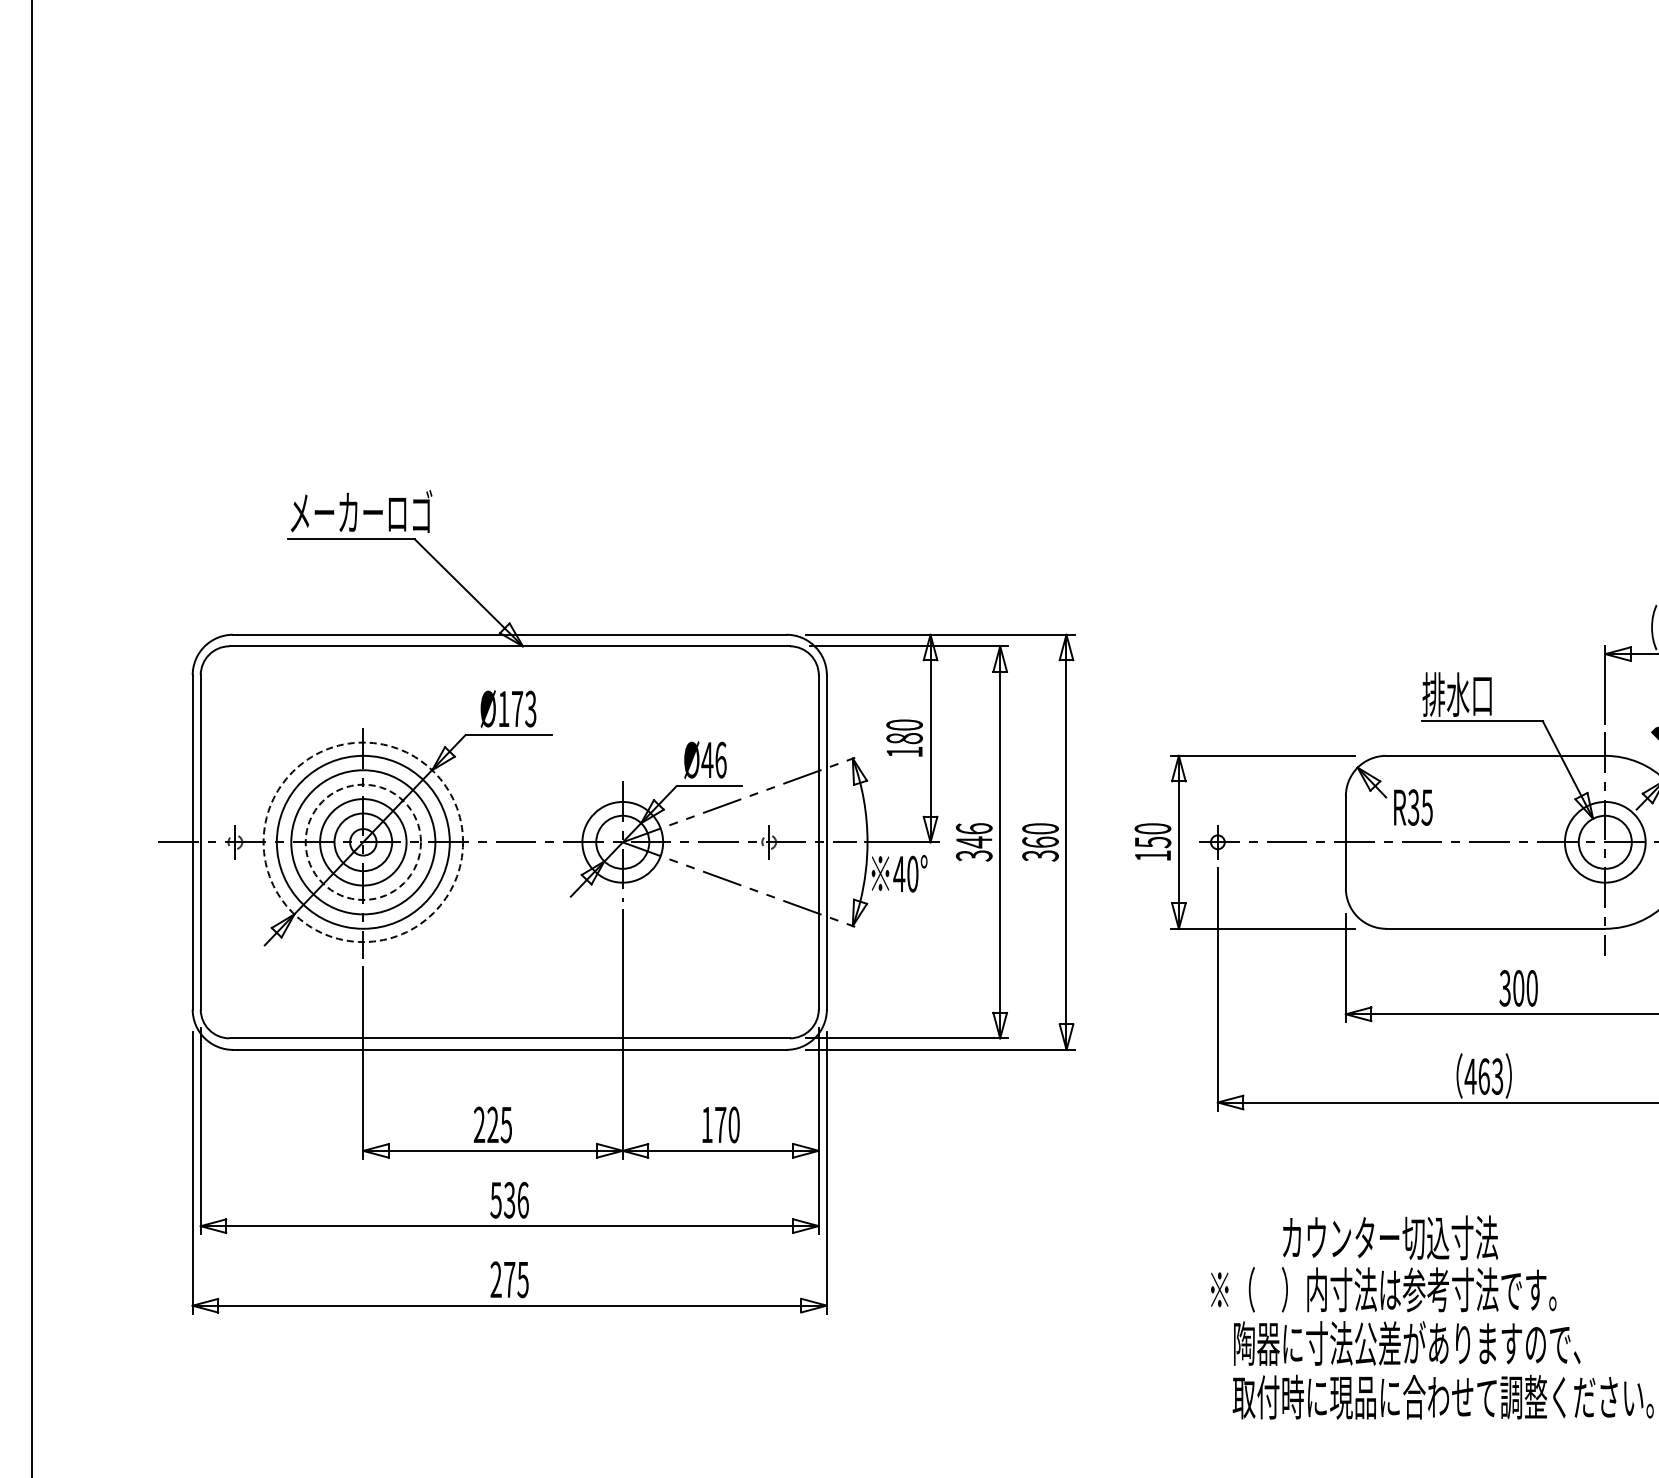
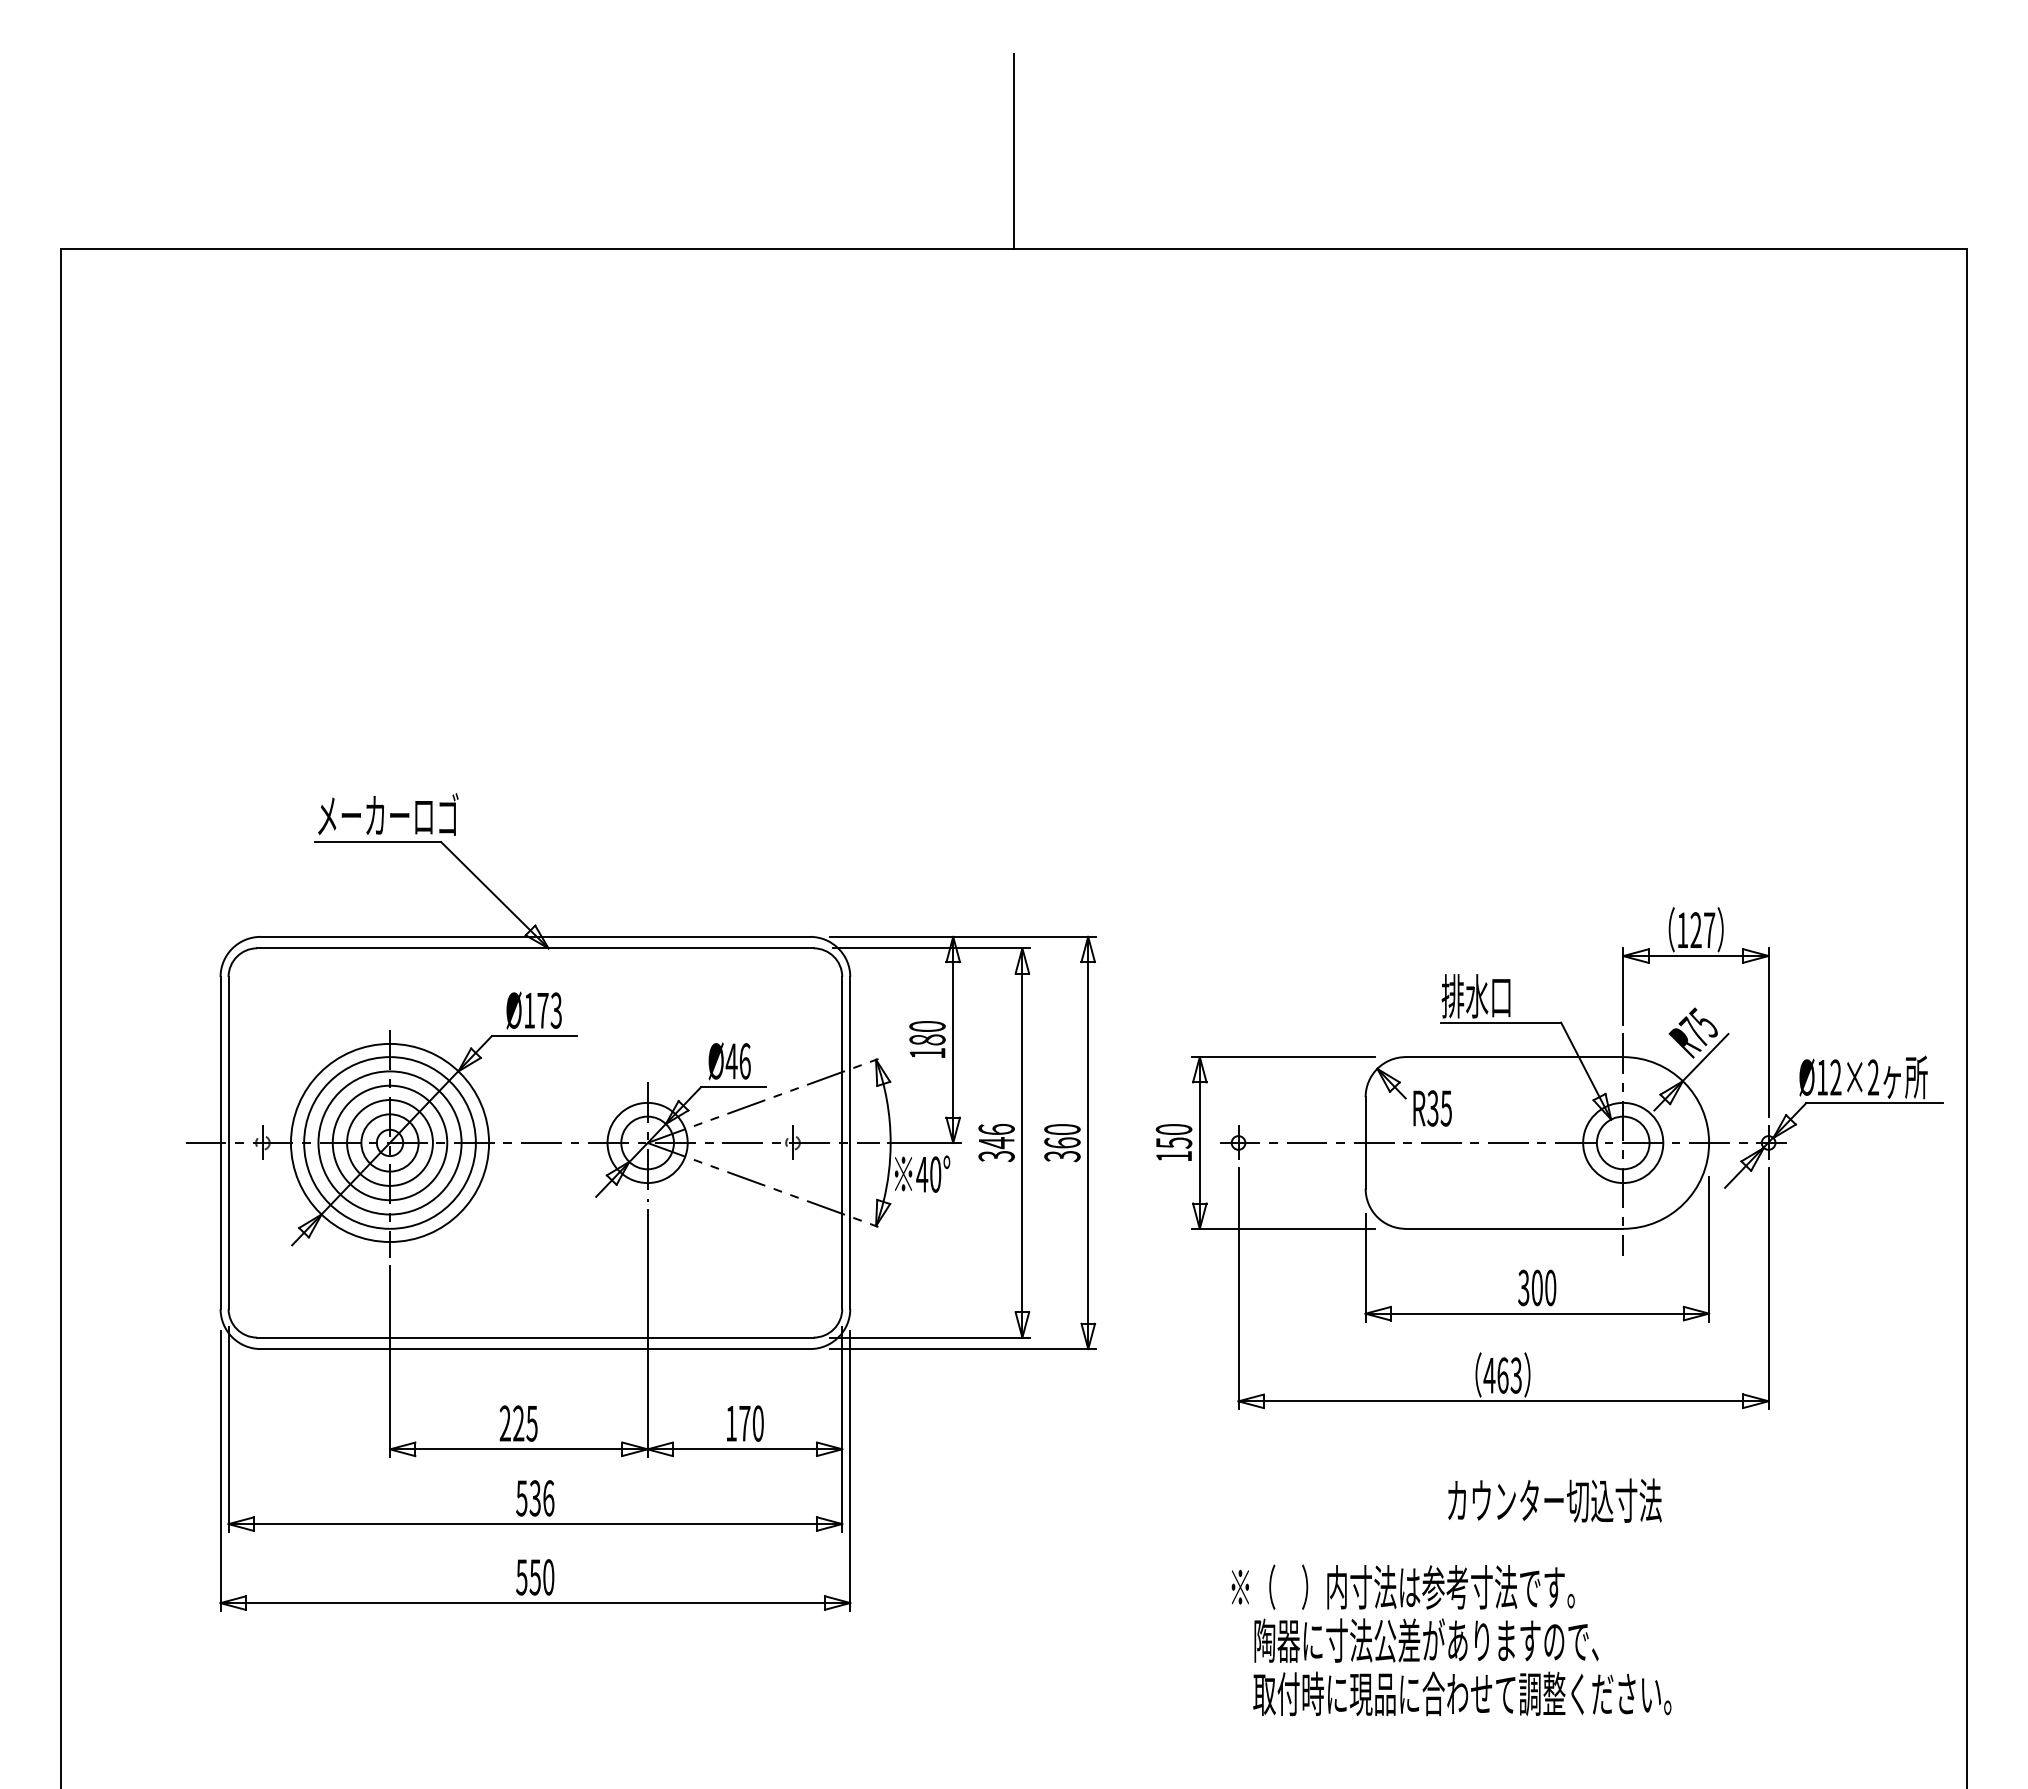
circle: (362, 841) -> (389, 1142), dashed -> solid
circle: (362, 841) -> (389, 1142), dashed -> solid
text: (1390, 1237) -> (1554, 1500), moved
text: (509, 1279) -> (535, 1577), 275 -> 550

